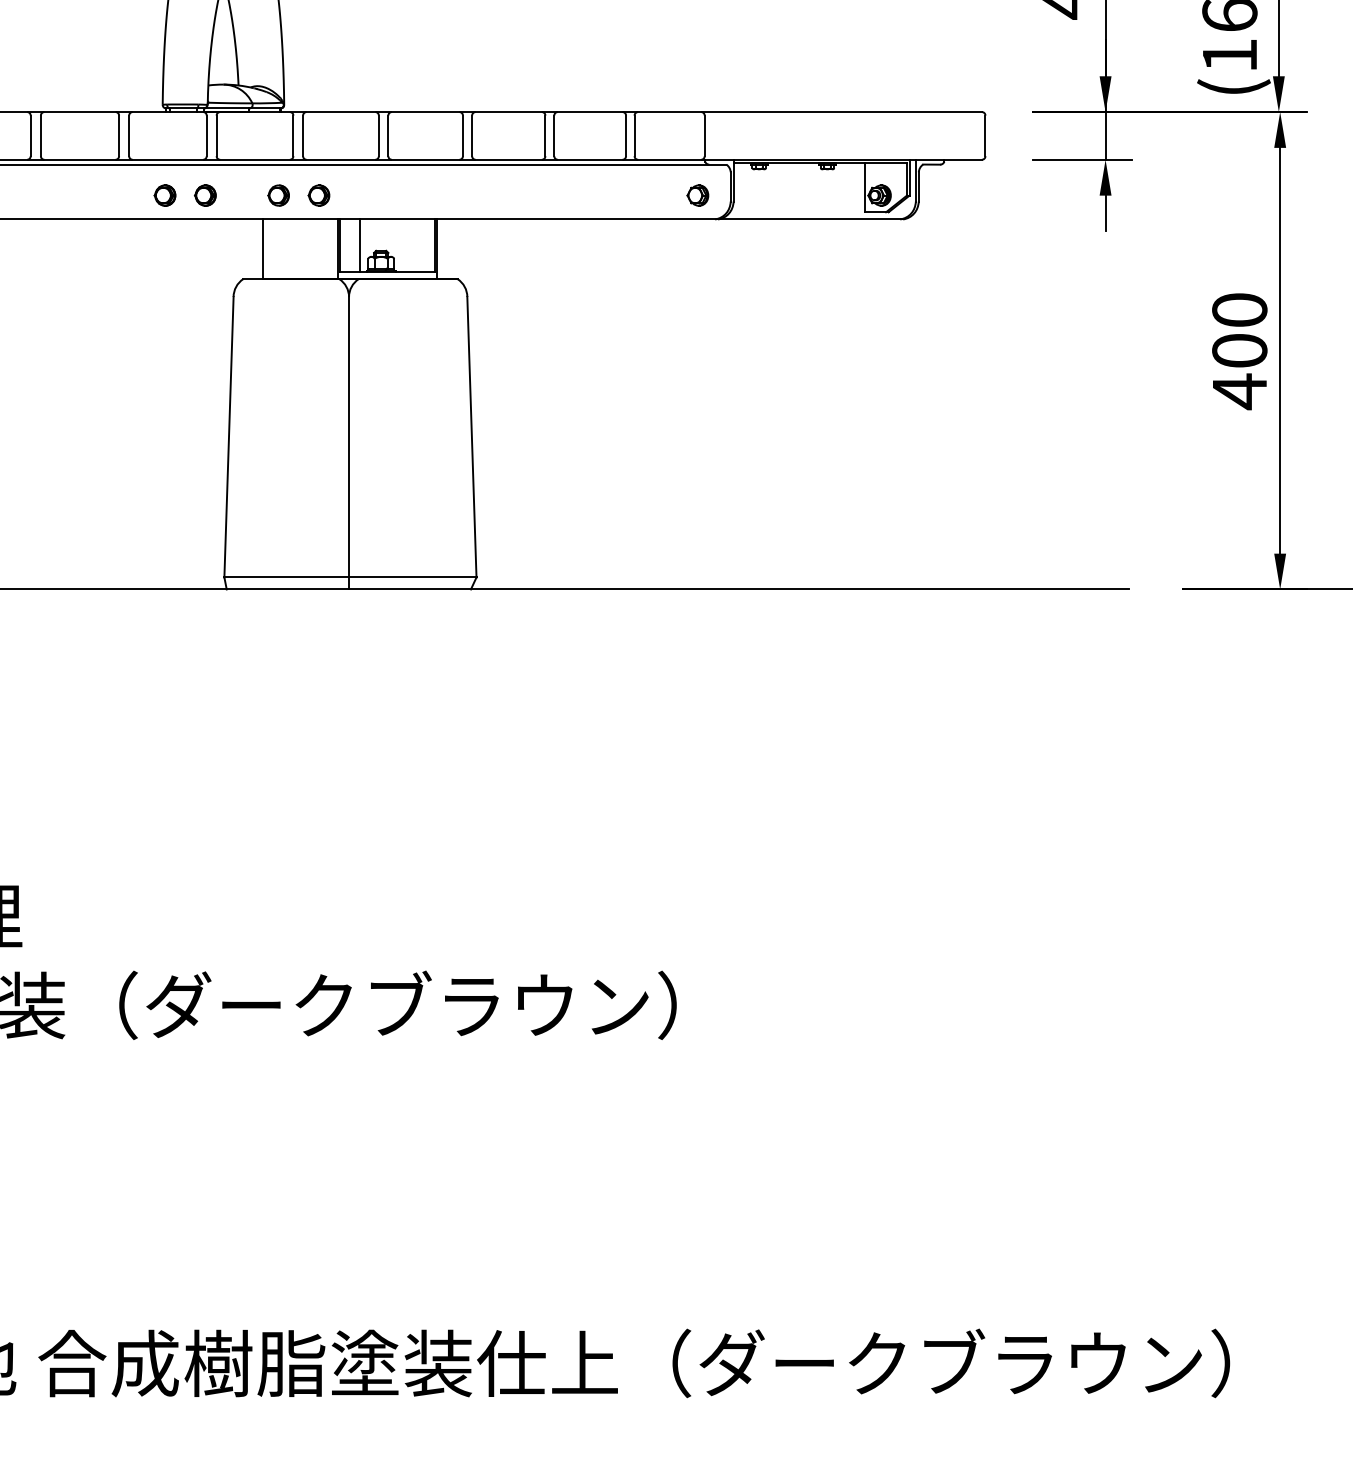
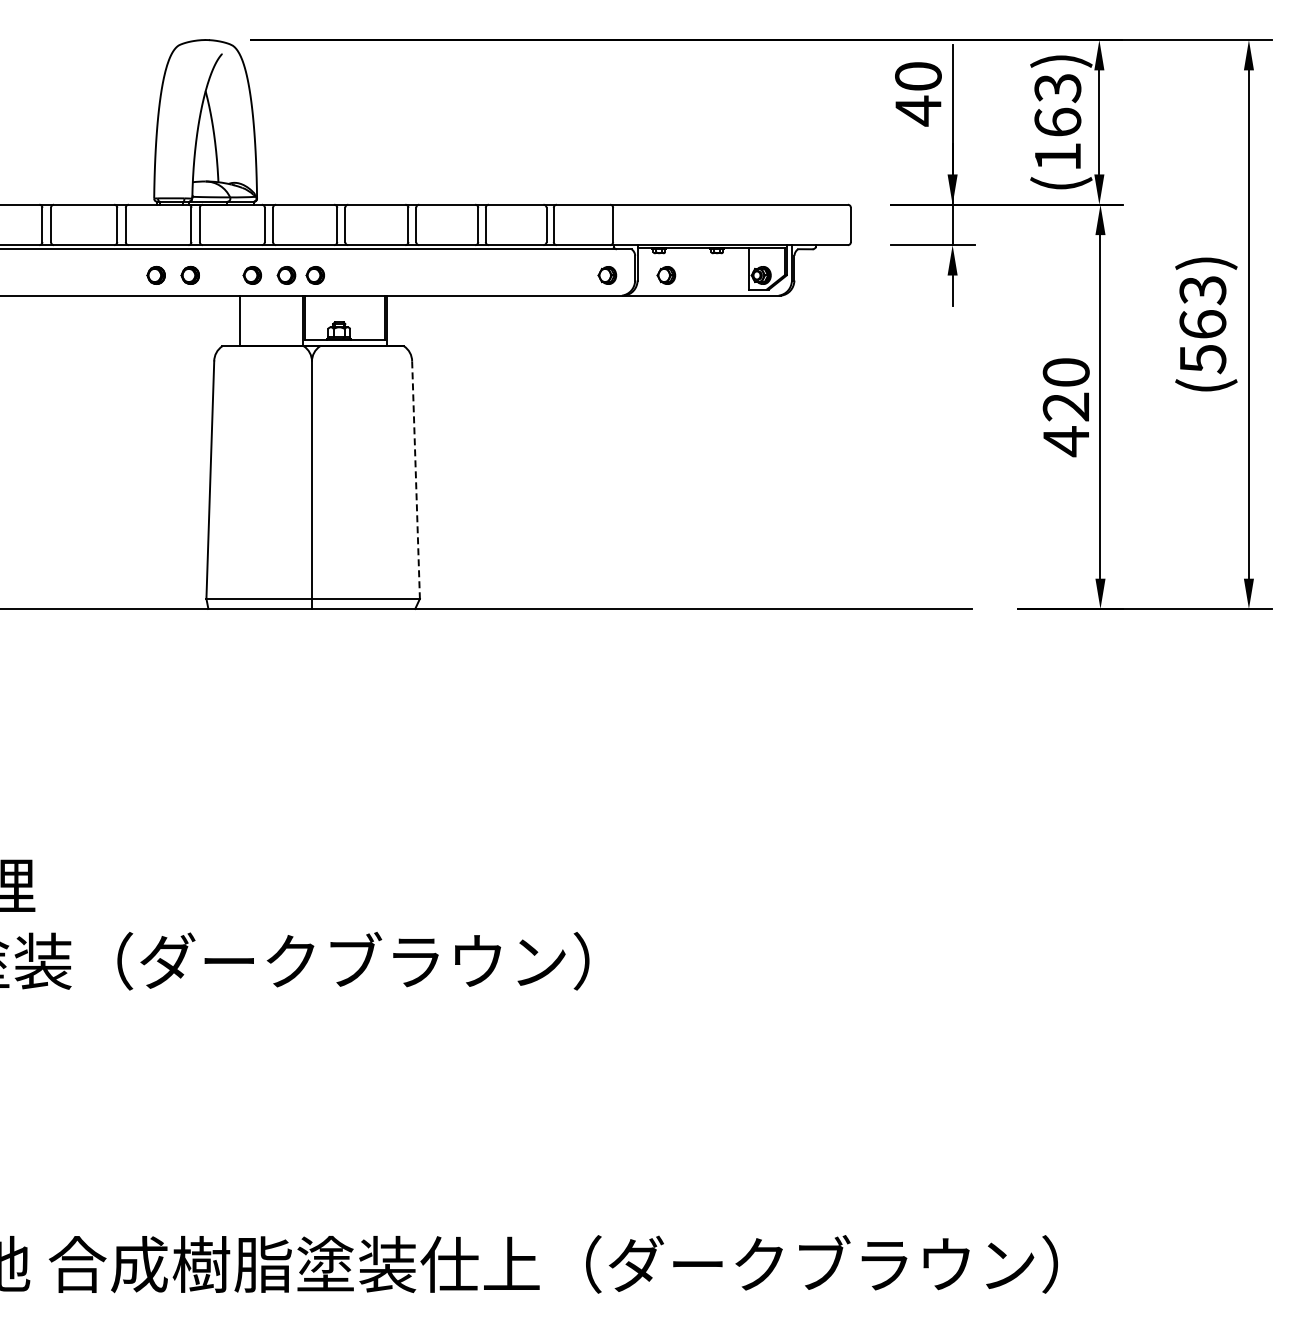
part: (352, 195) -> (314, 275), added
part: (767, 195) -> (666, 275), added
line: (360, 245) -> (321, 317), removed
text: (1238, 350) -> (1065, 406), 400 -> 420
line: (472, 437) -> (416, 480), solid -> dashed

